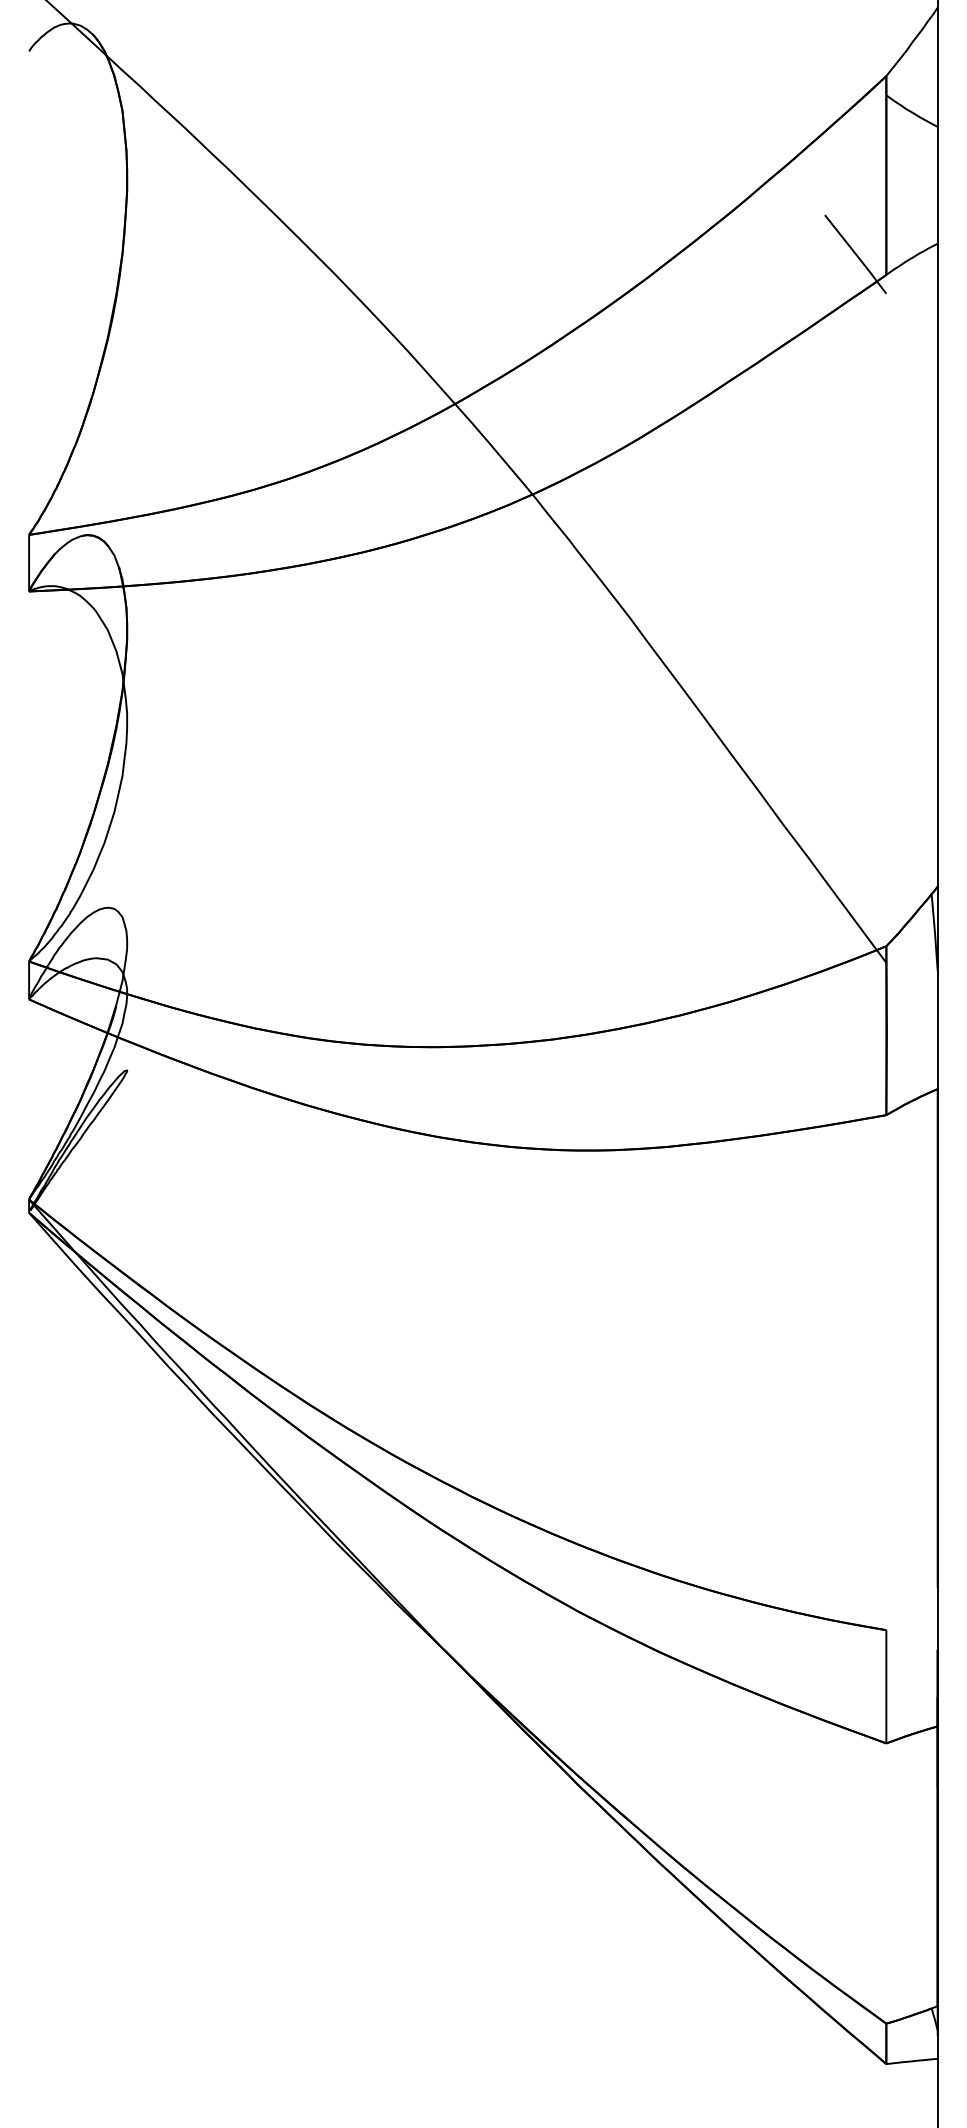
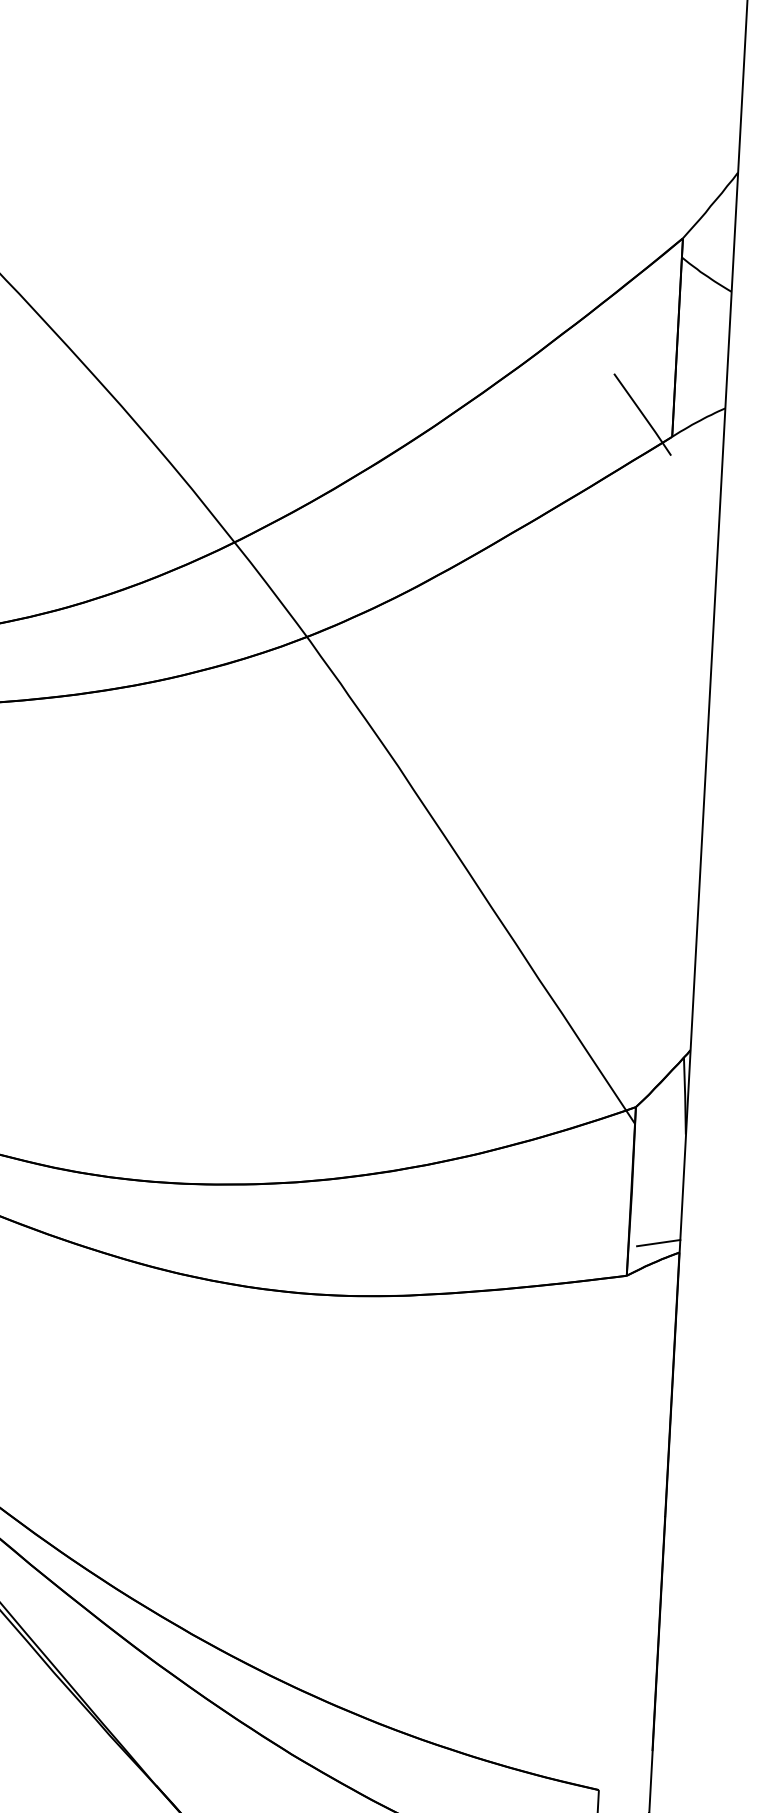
line: (916, 1080) -> (658, 1242), added

